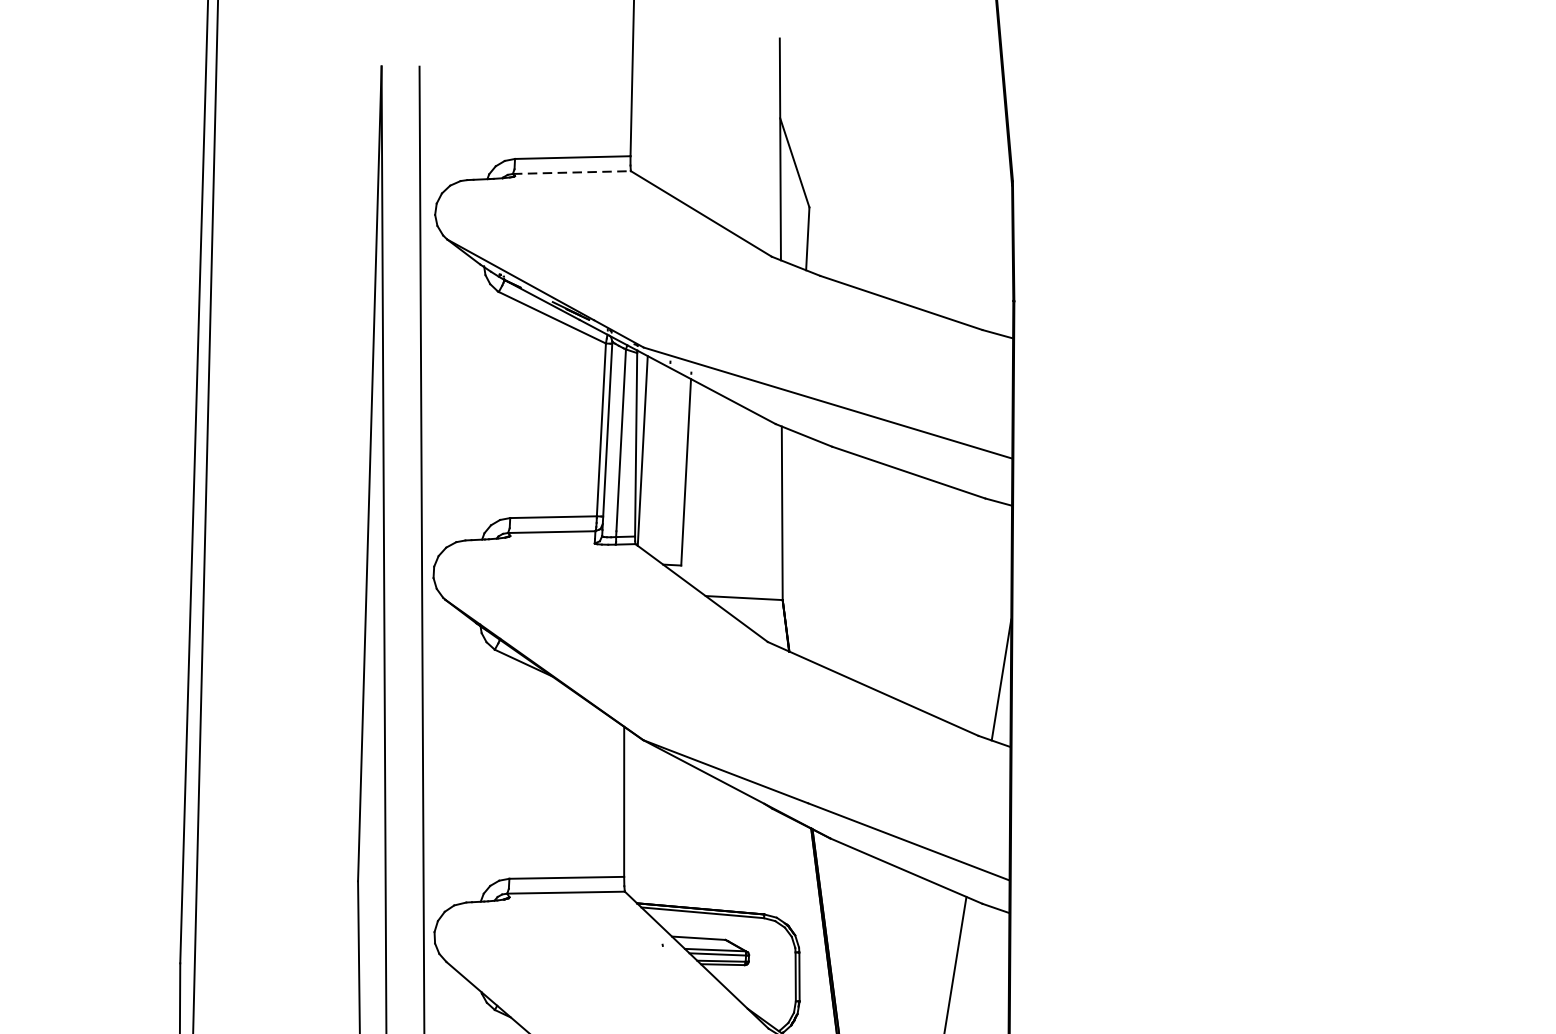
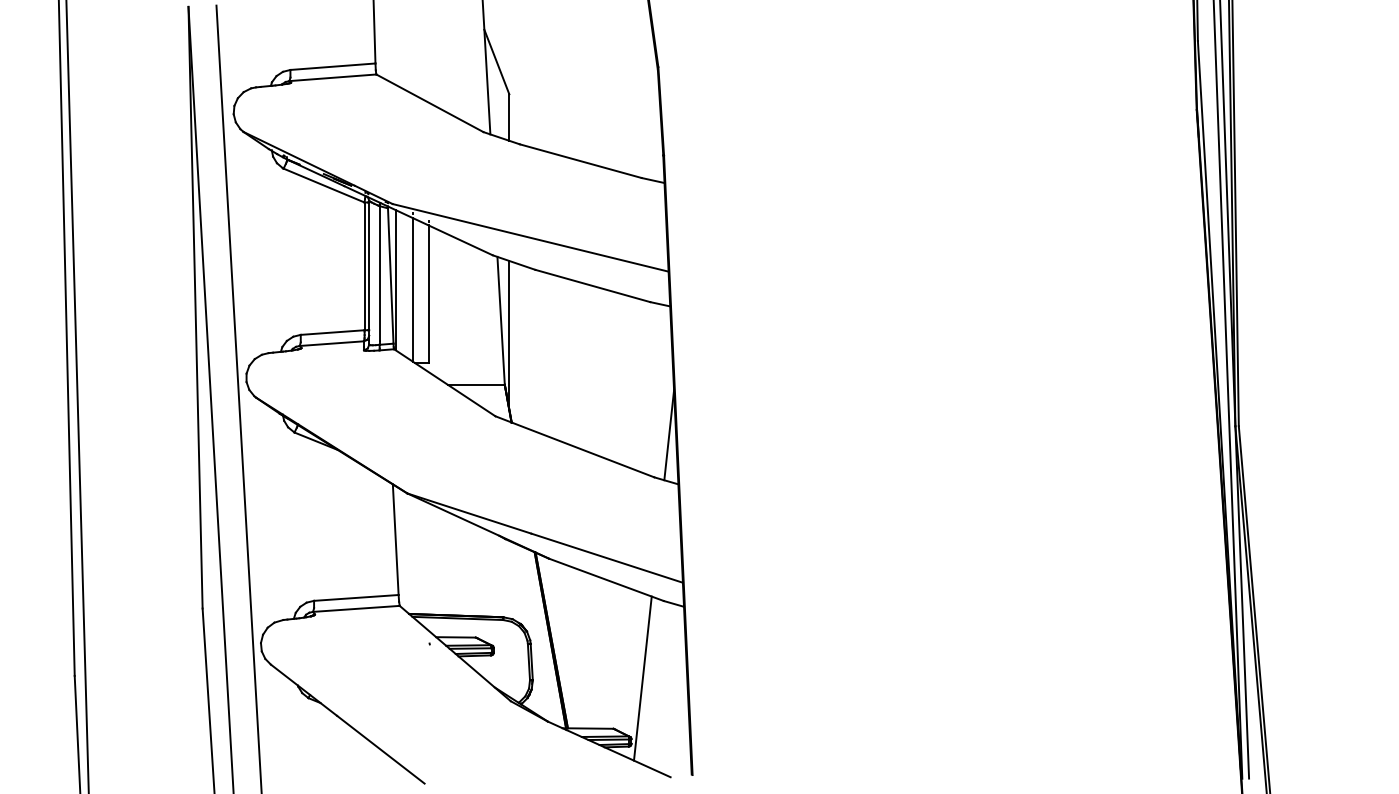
line: (571, 172) -> (332, 77), dashed -> solid
line: (664, 464) -> (412, 289), added
line: (792, 532) -> (509, 334), added

